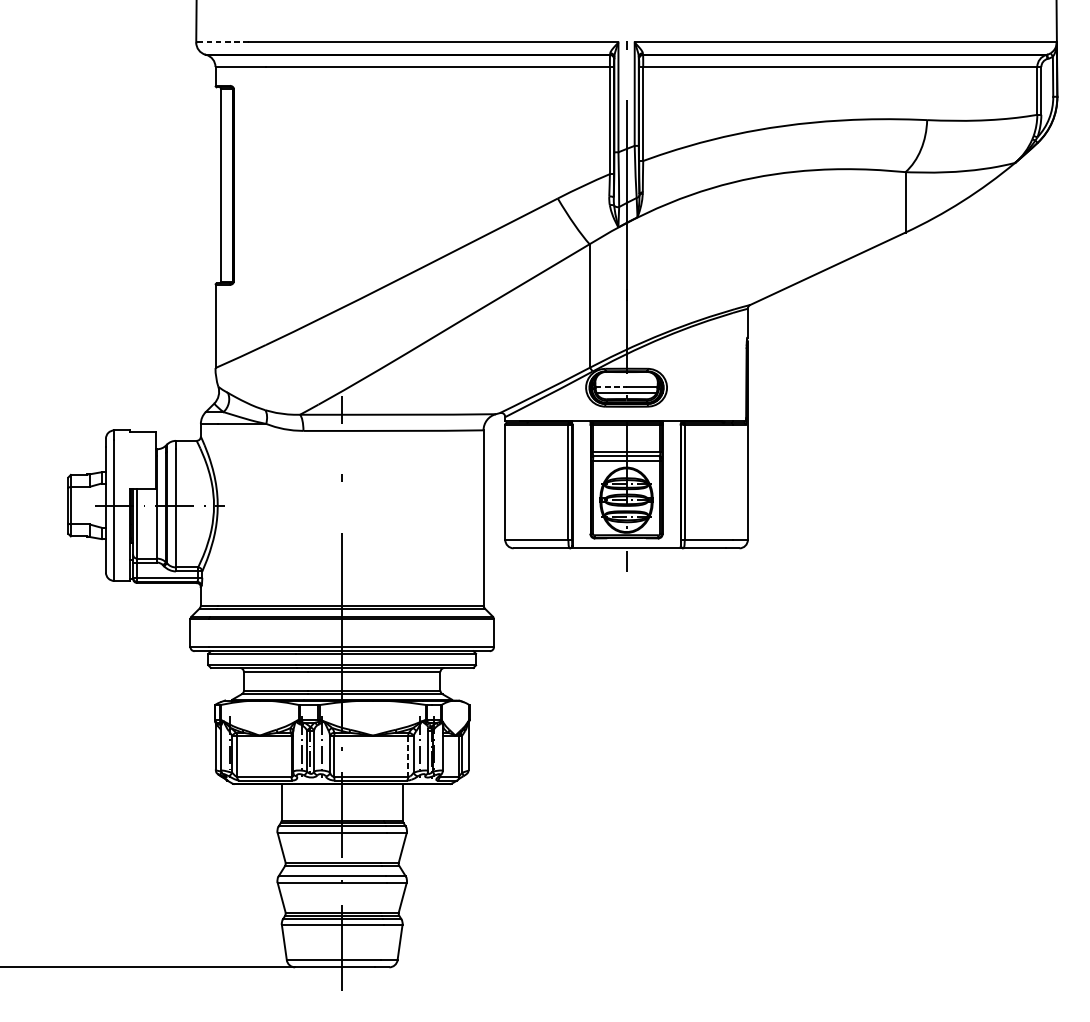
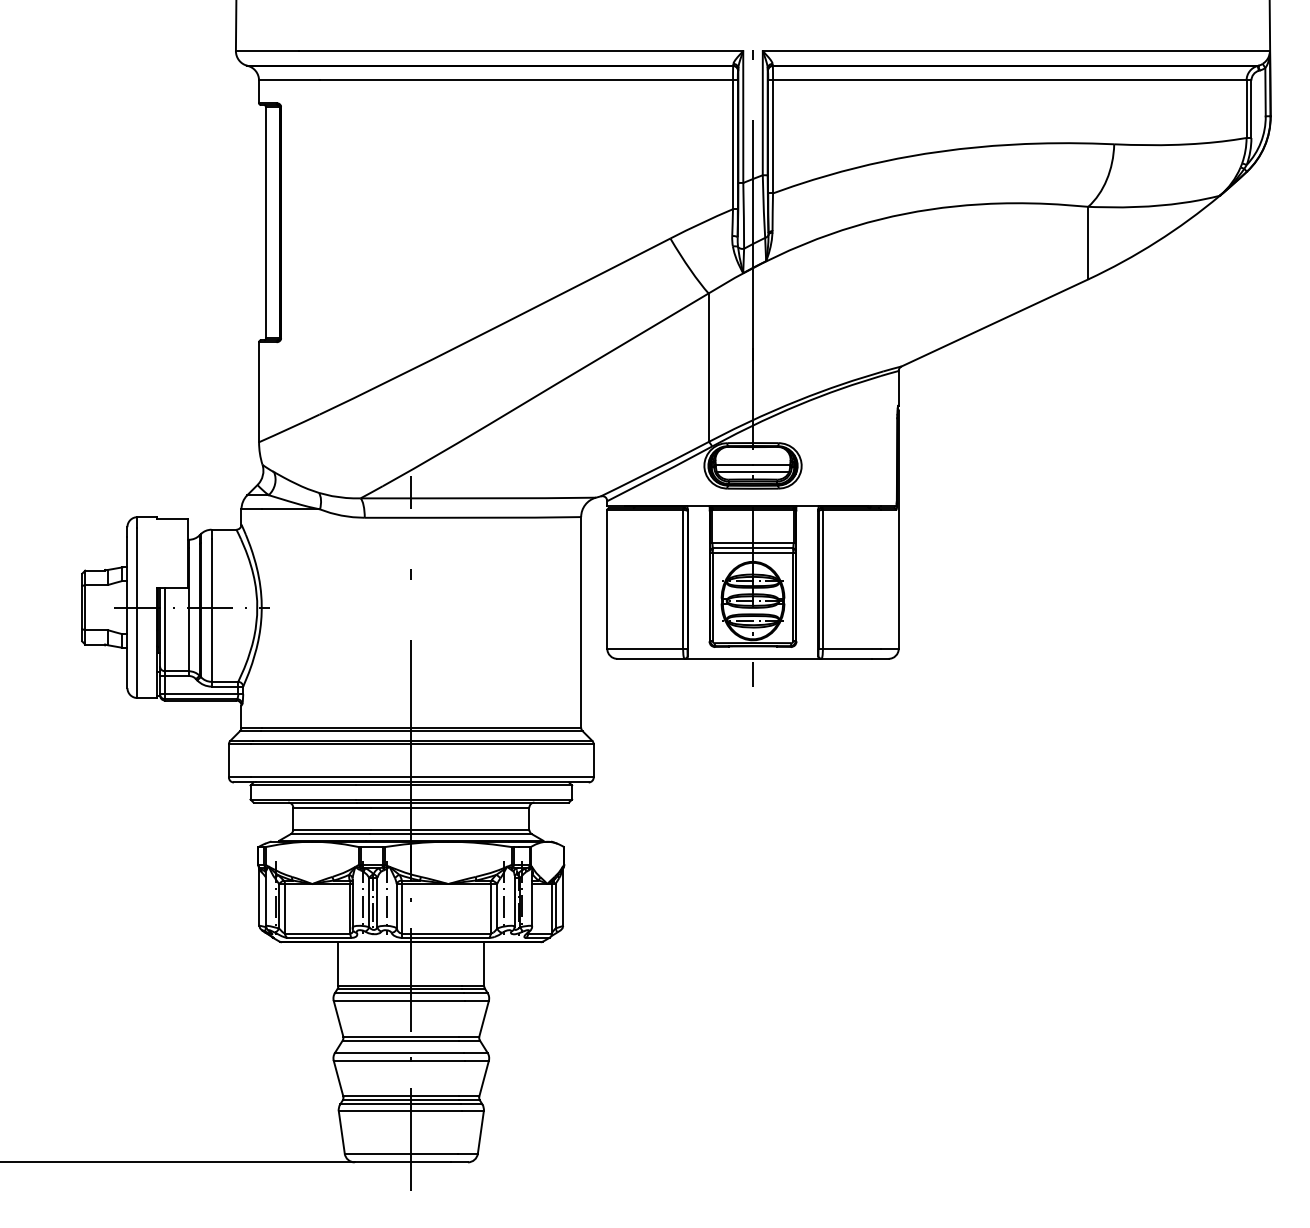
line: (222, 42) -> (267, 51), dashed -> solid
line: (611, 386) -> (734, 464), dashed -> solid
line: (408, 756) -> (490, 908), dashed -> solid

